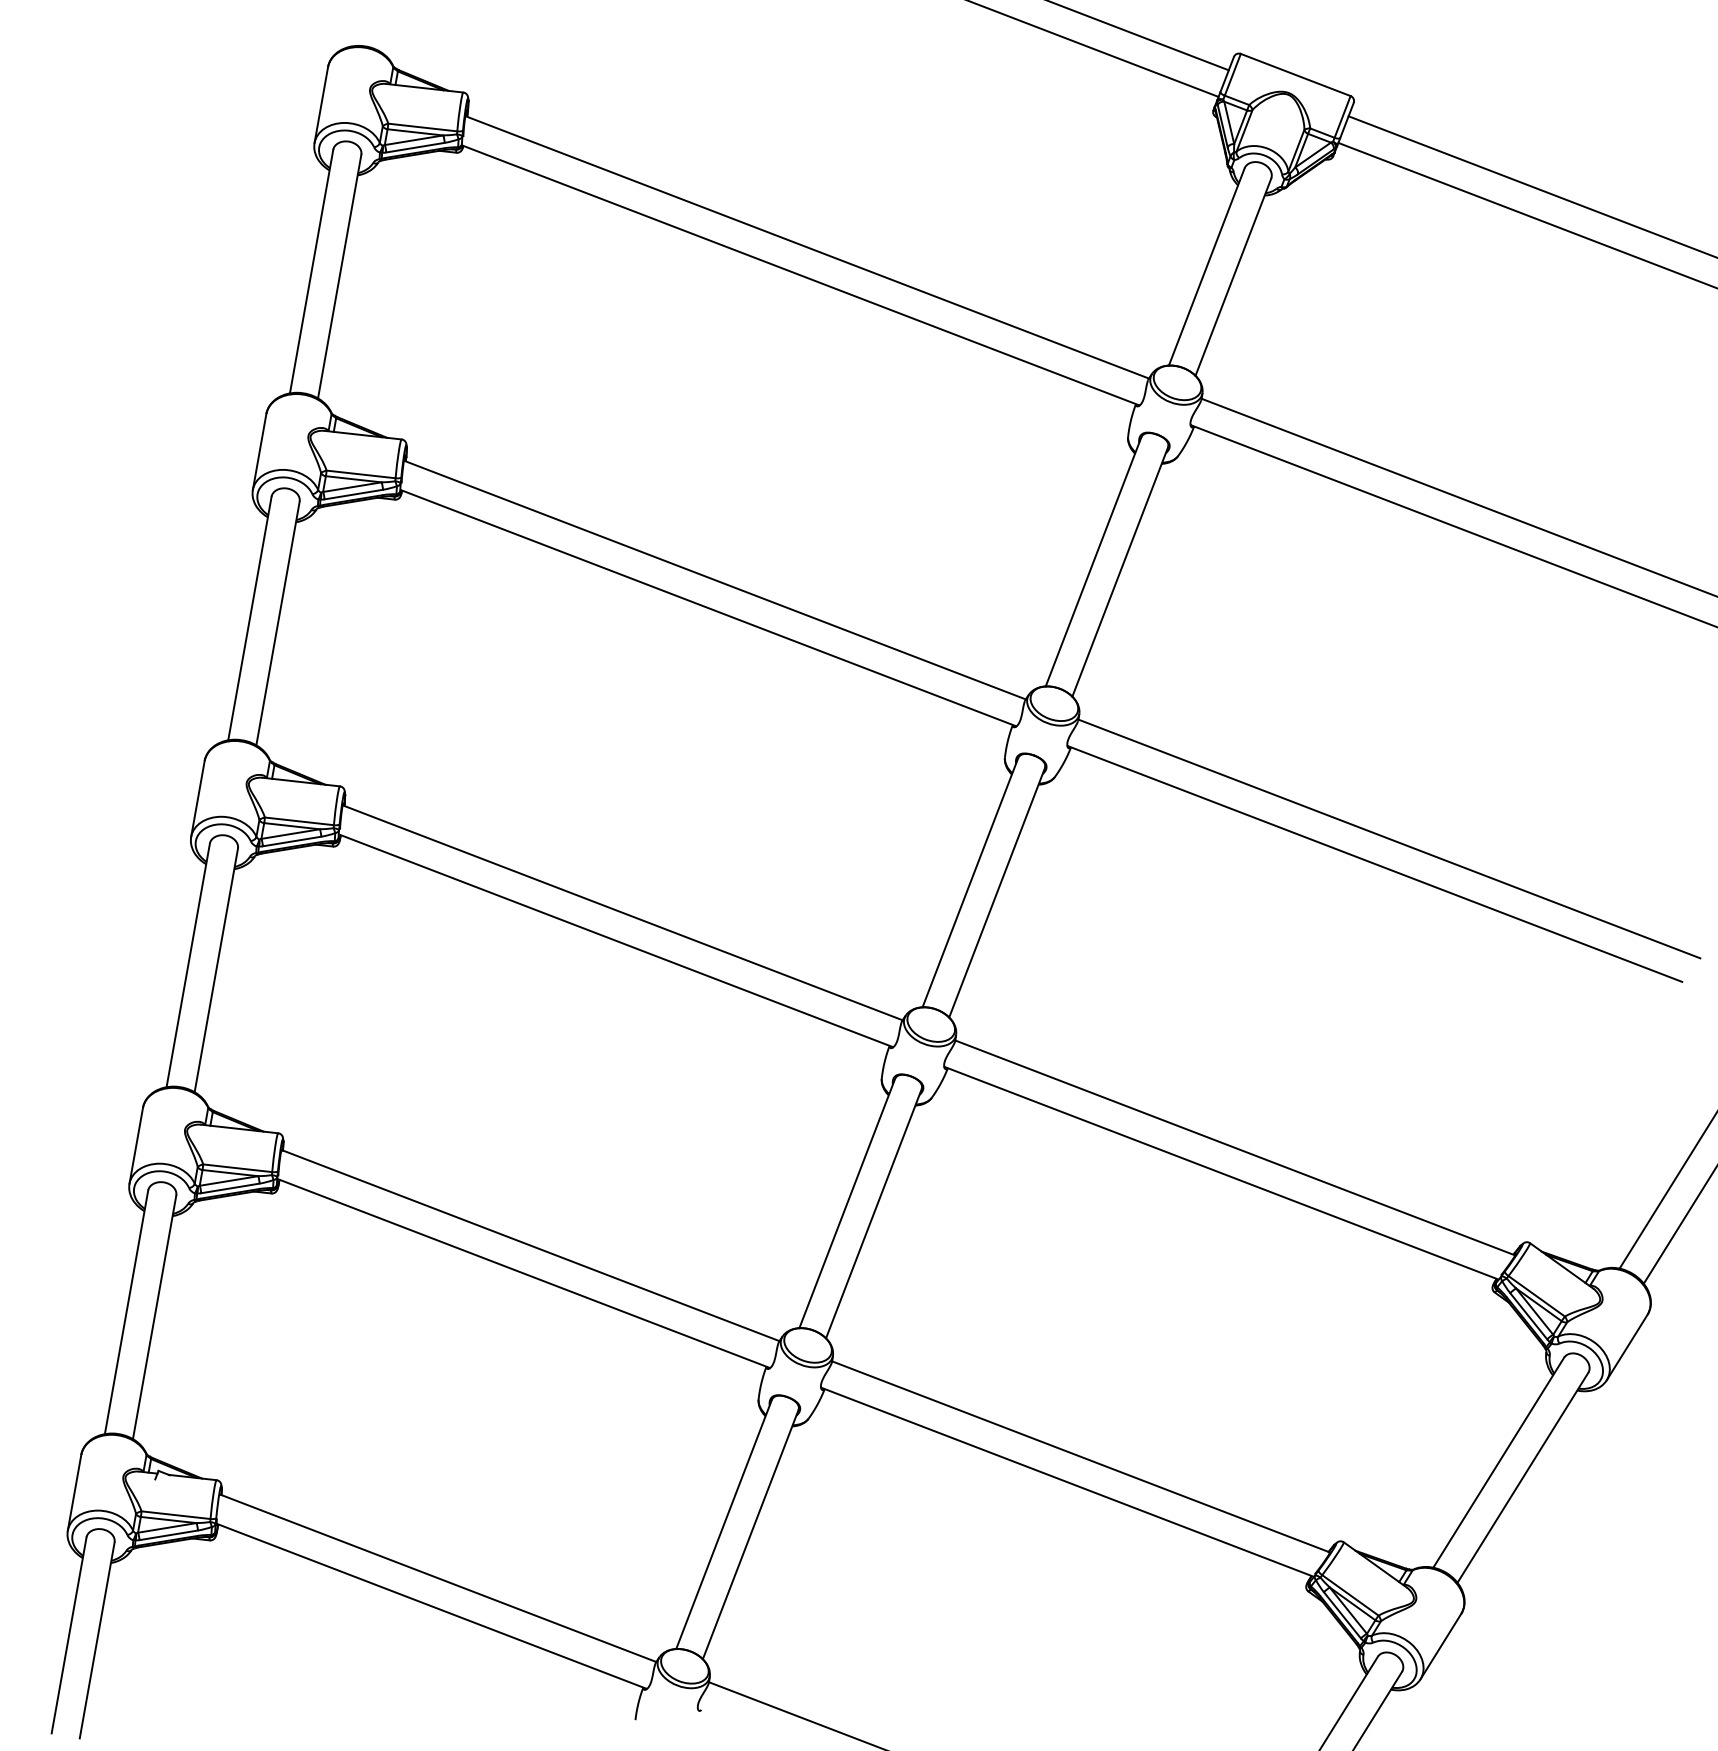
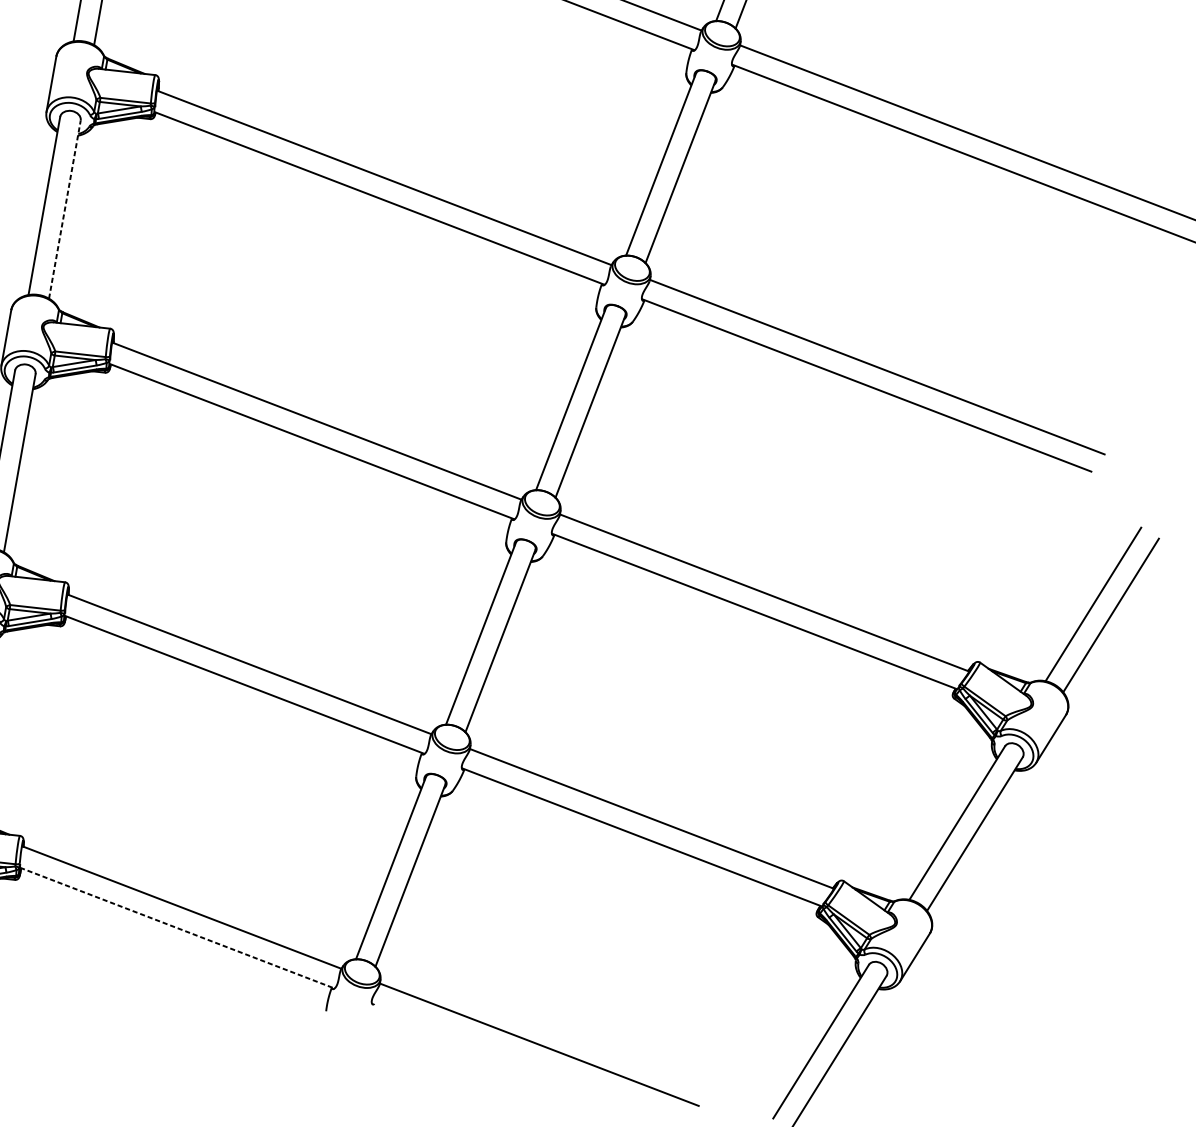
line: (278, 623) -> (65, 209), solid -> dashed
line: (432, 1606) -> (177, 928), solid -> dashed

